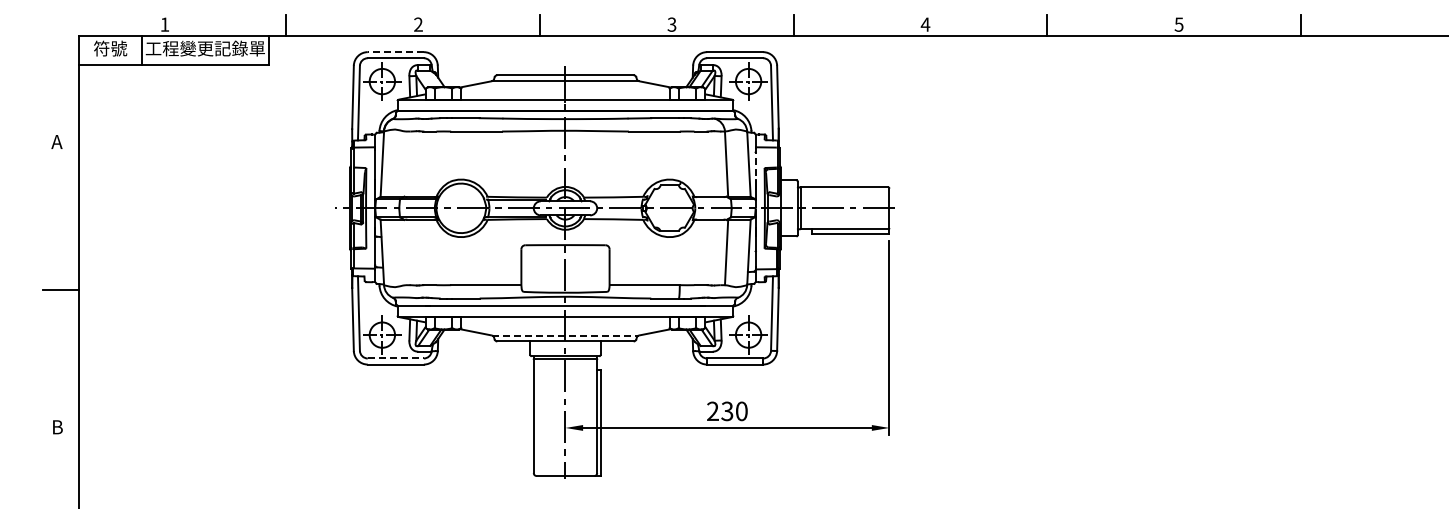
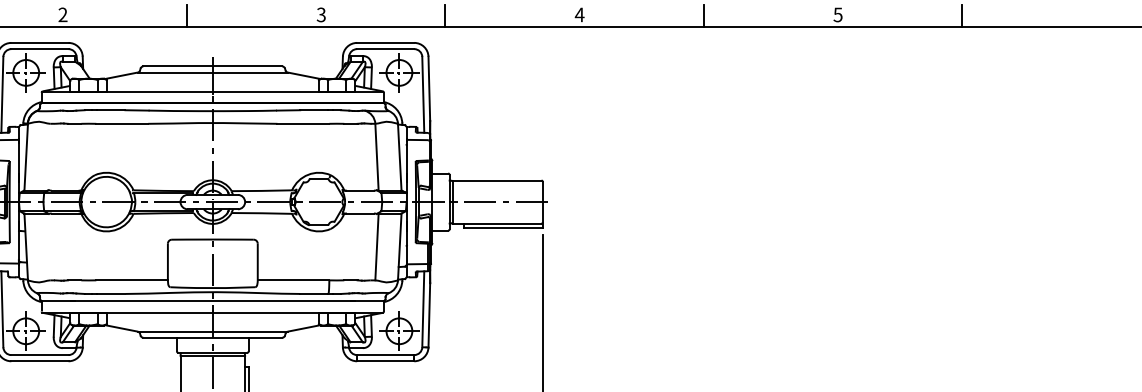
line: (395, 52) -> (39, 43), dashed -> solid
line: (755, 167) -> (406, 160), dashed -> solid
line: (565, 335) -> (212, 331), dashed -> solid
line: (396, 358) -> (40, 355), dashed -> solid

